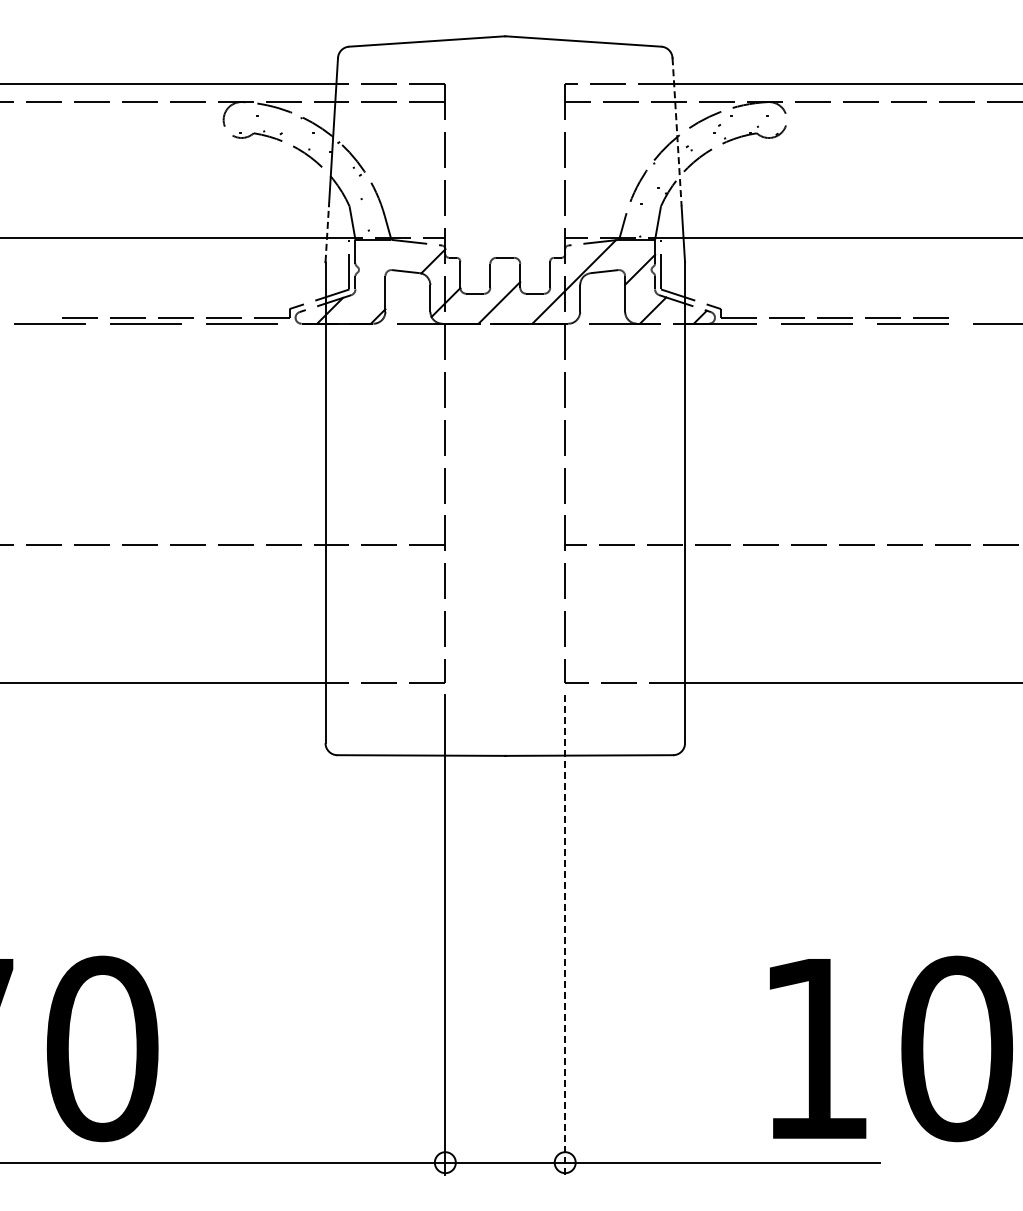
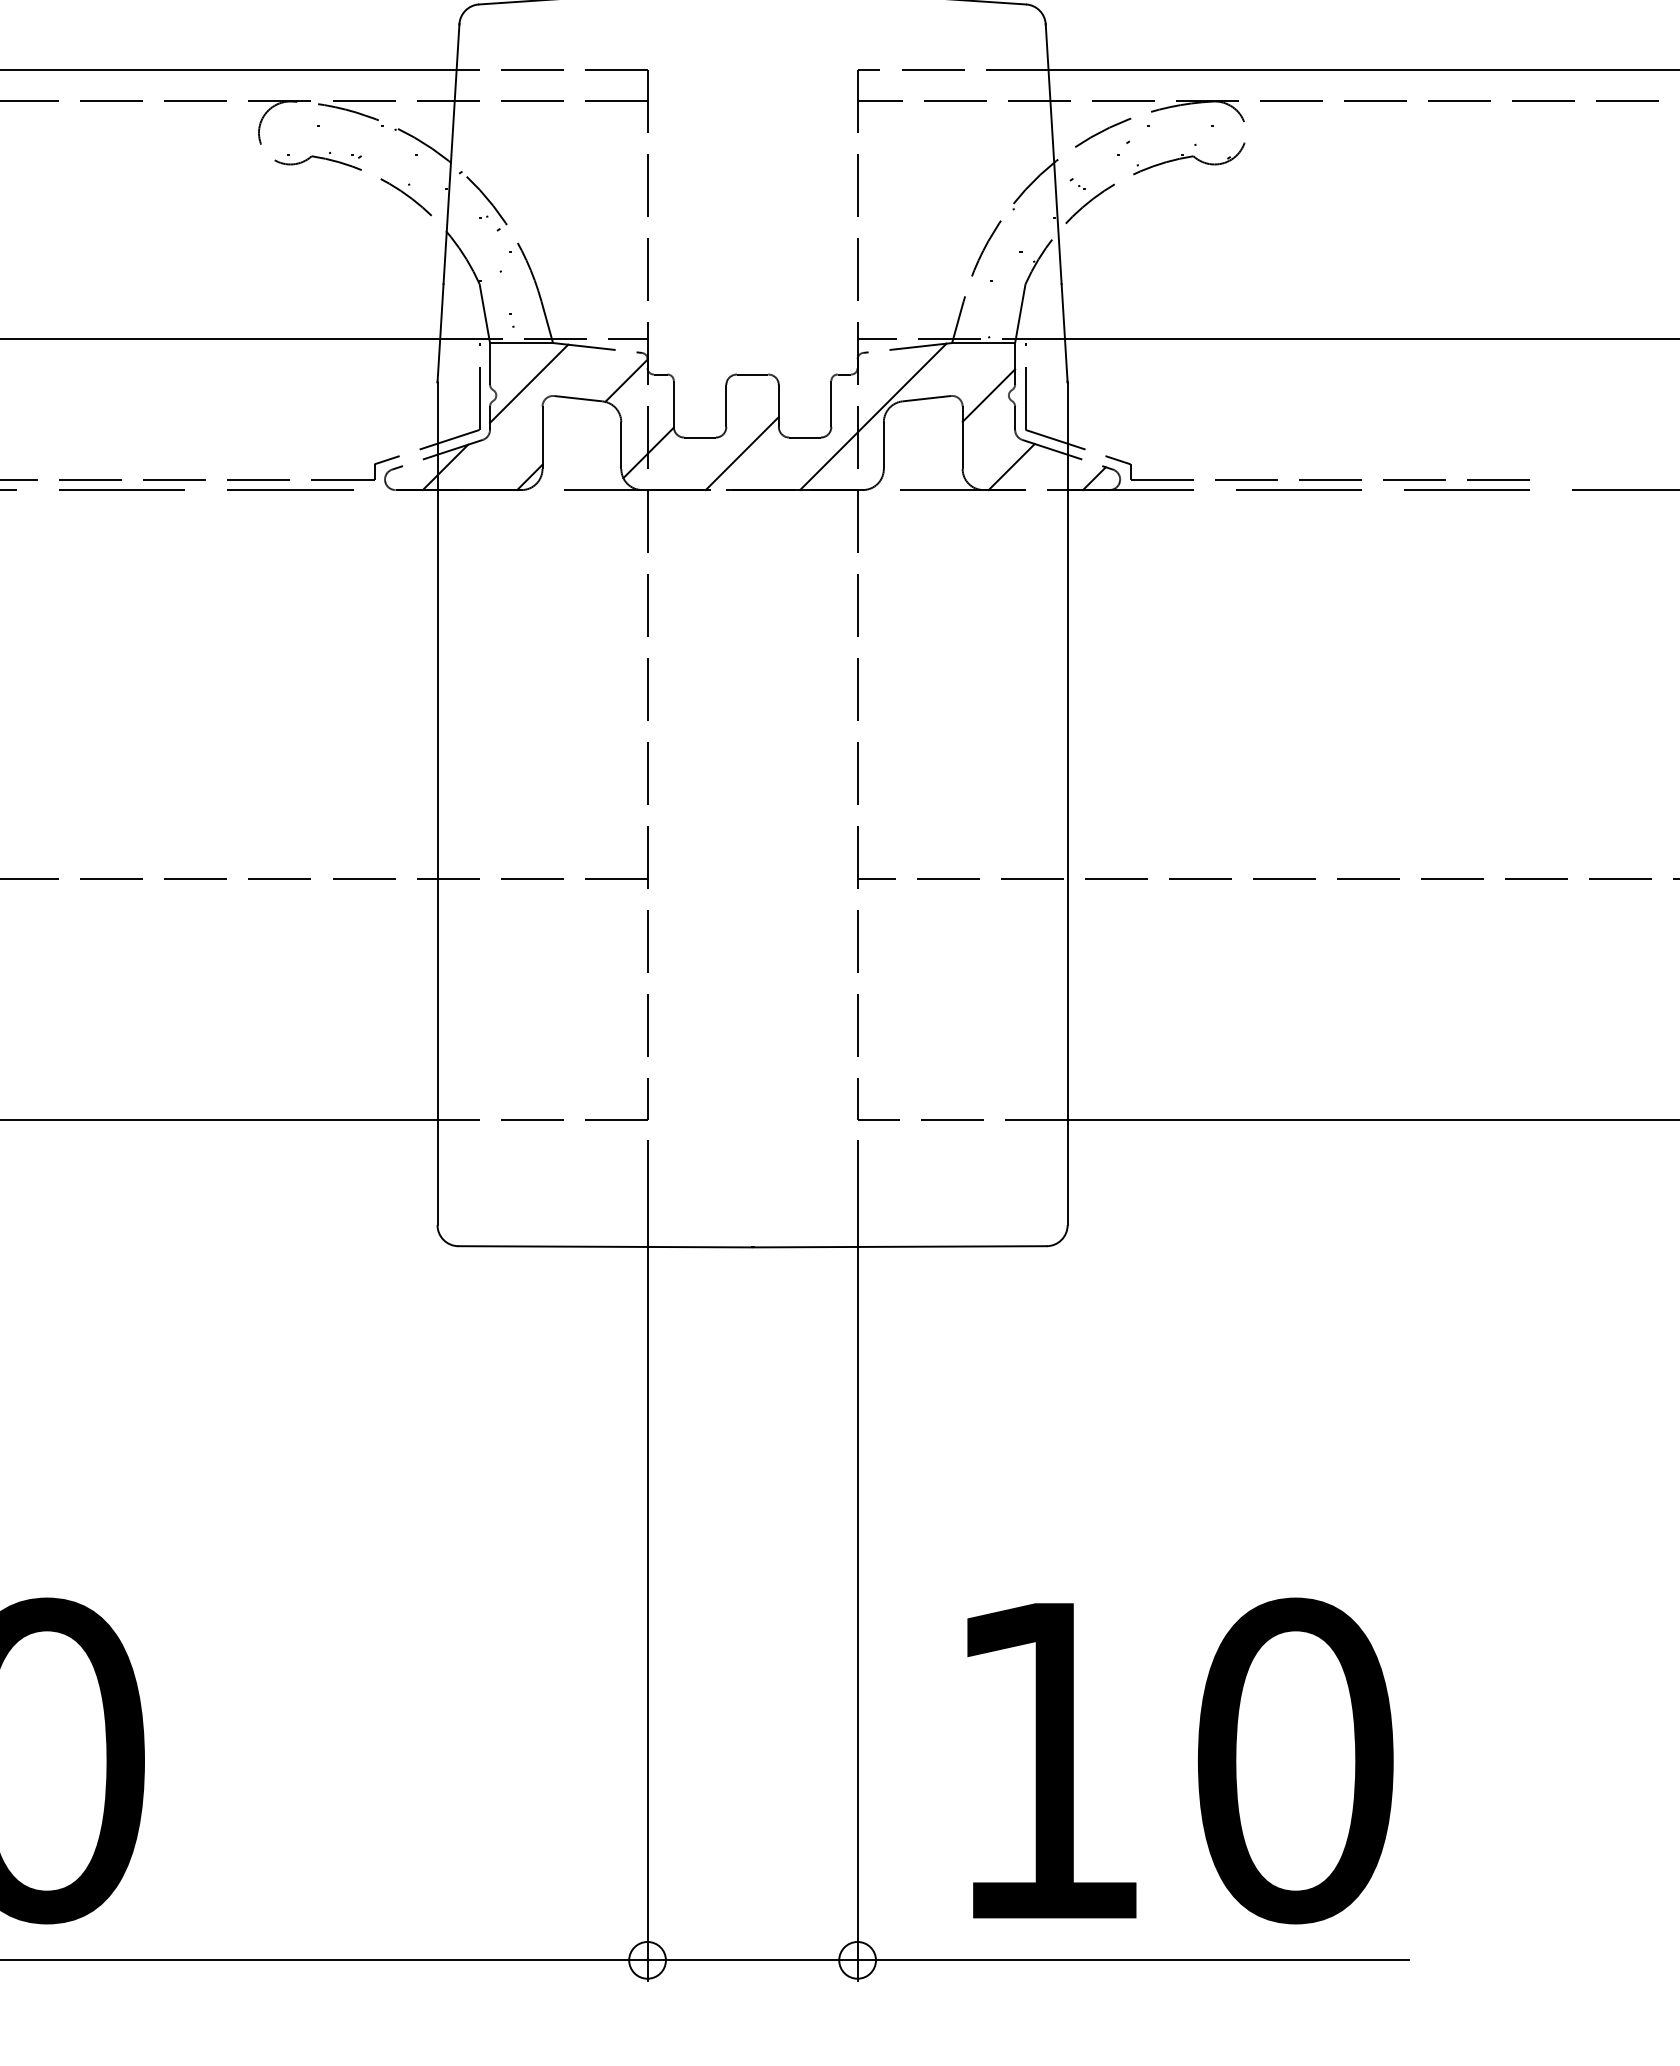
line: (677, 132) -> (1054, 154), dashed -> solid
line: (327, 234) -> (441, 333), dashed -> solid
line: (377, 262) -> (528, 382), added
line: (565, 934) -> (858, 1560), dashed -> solid
text: (891, 1048) -> (1180, 1760), moved

